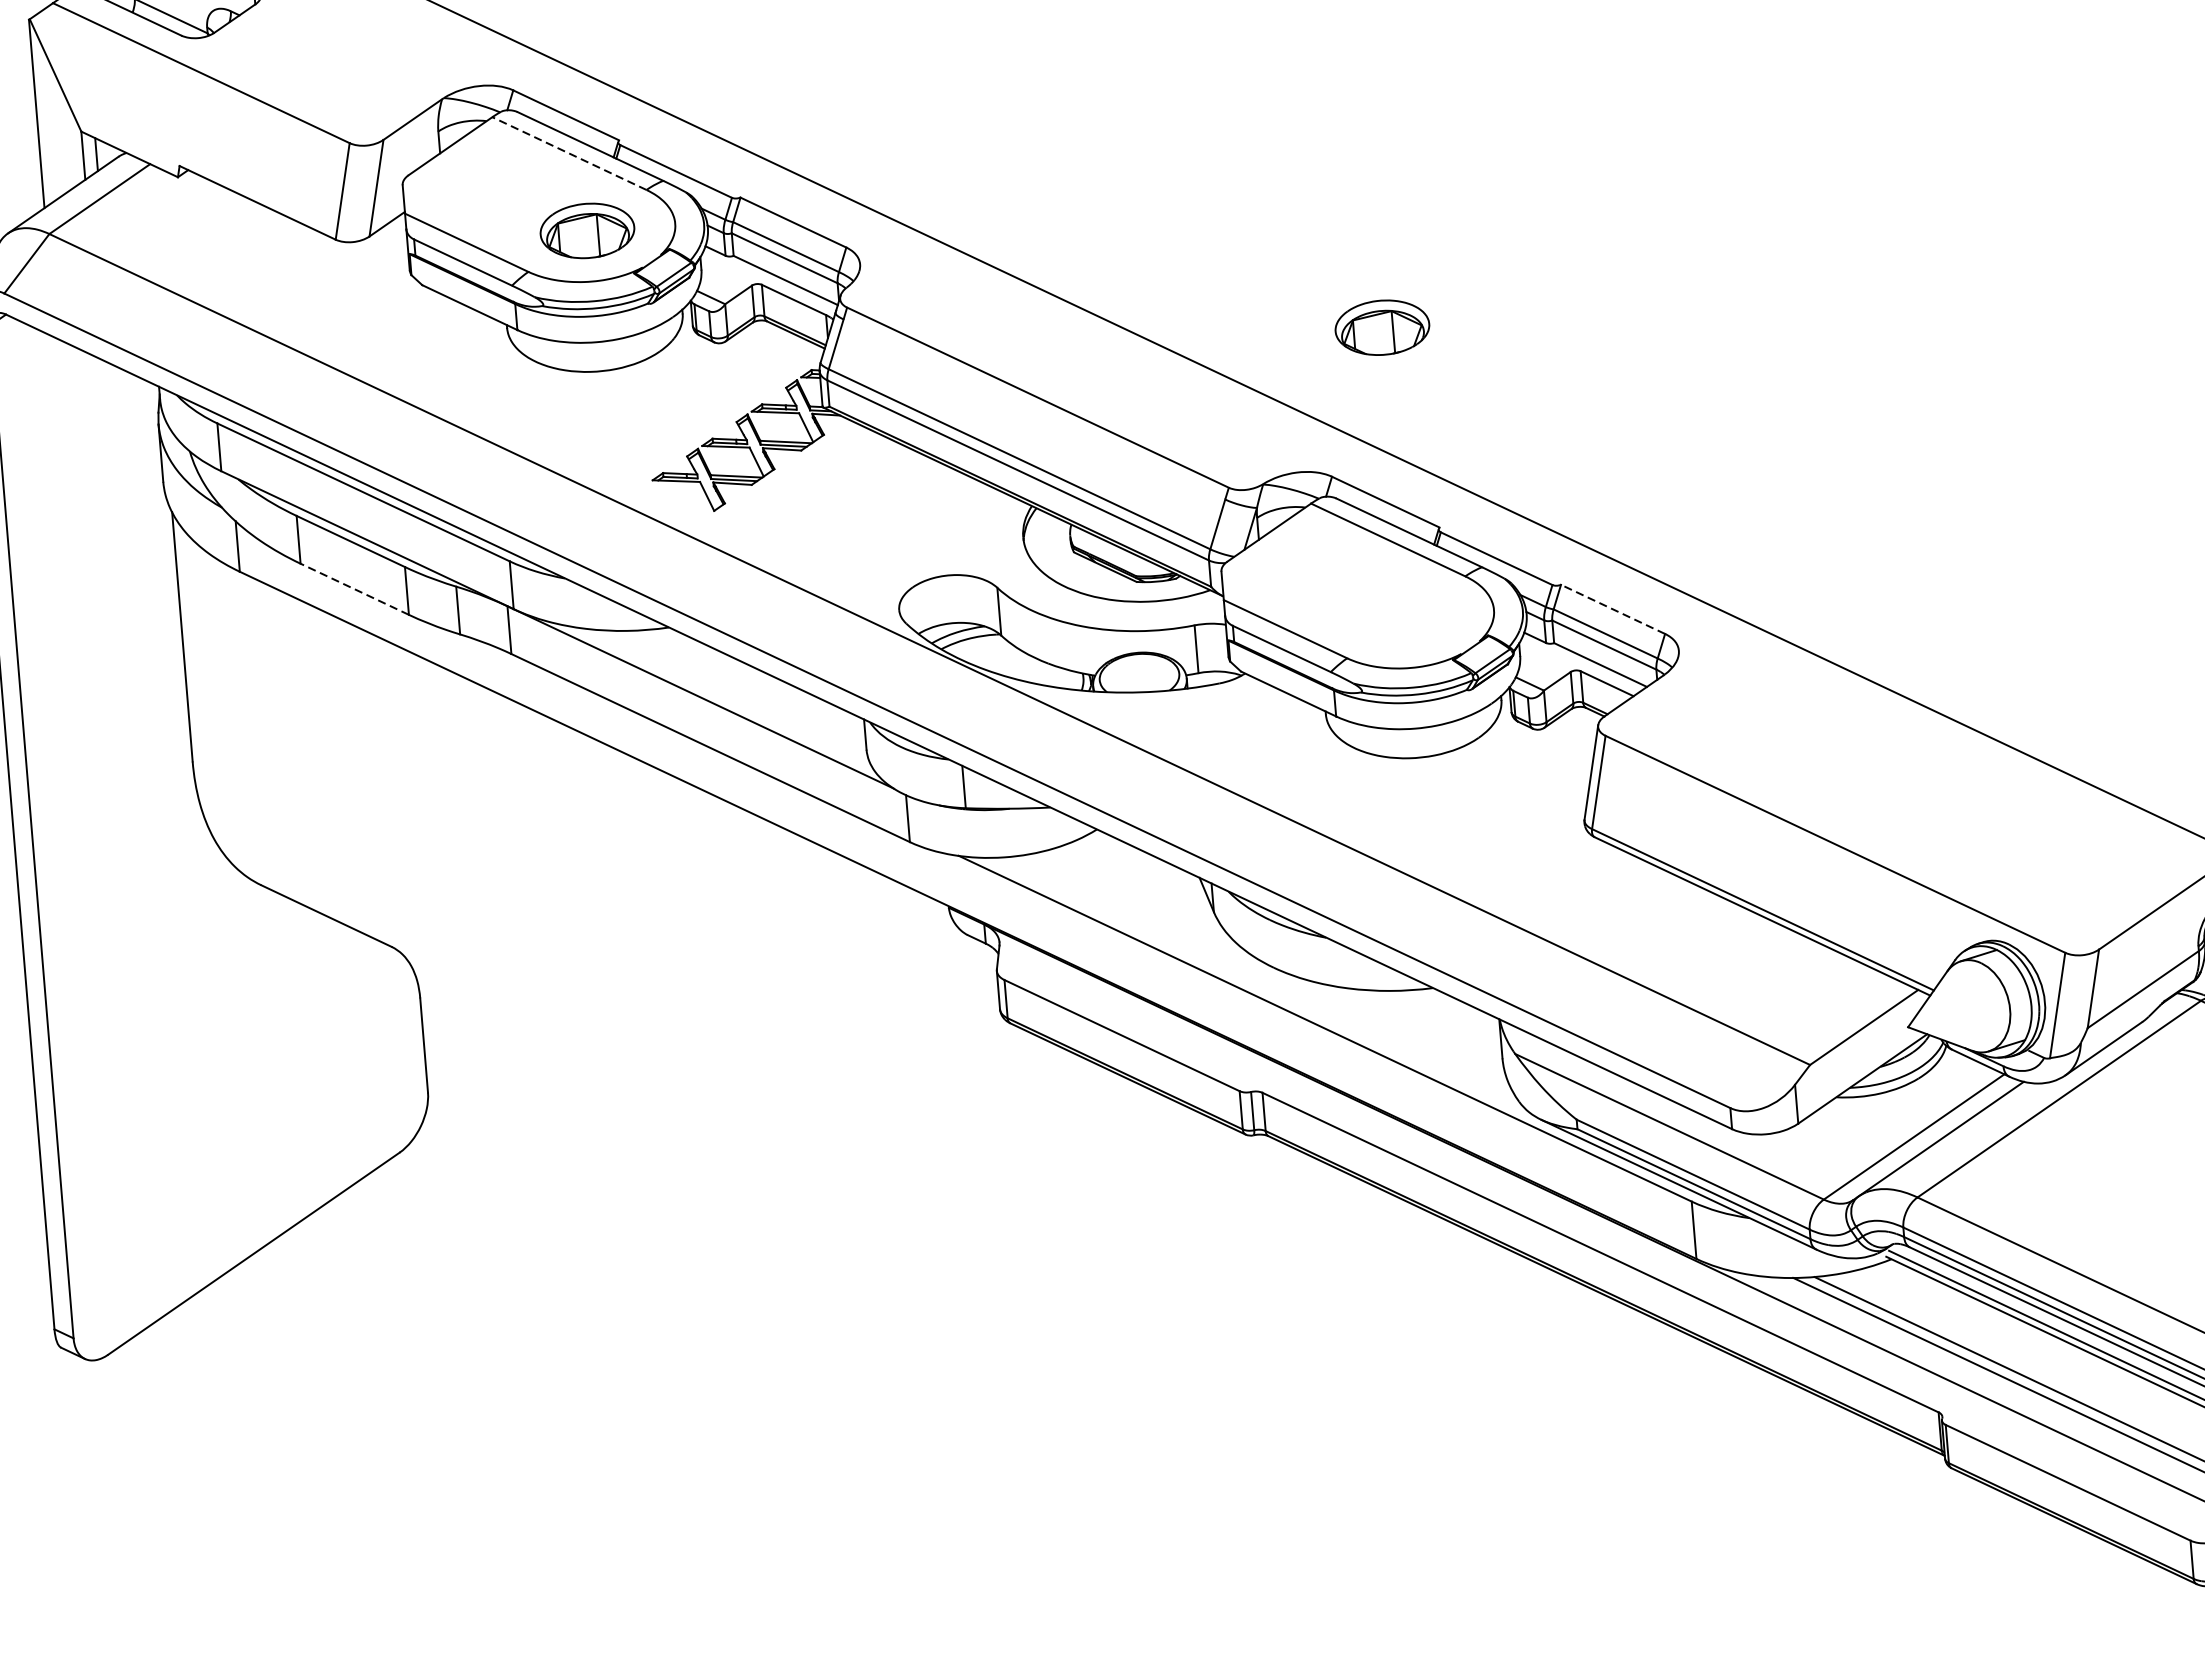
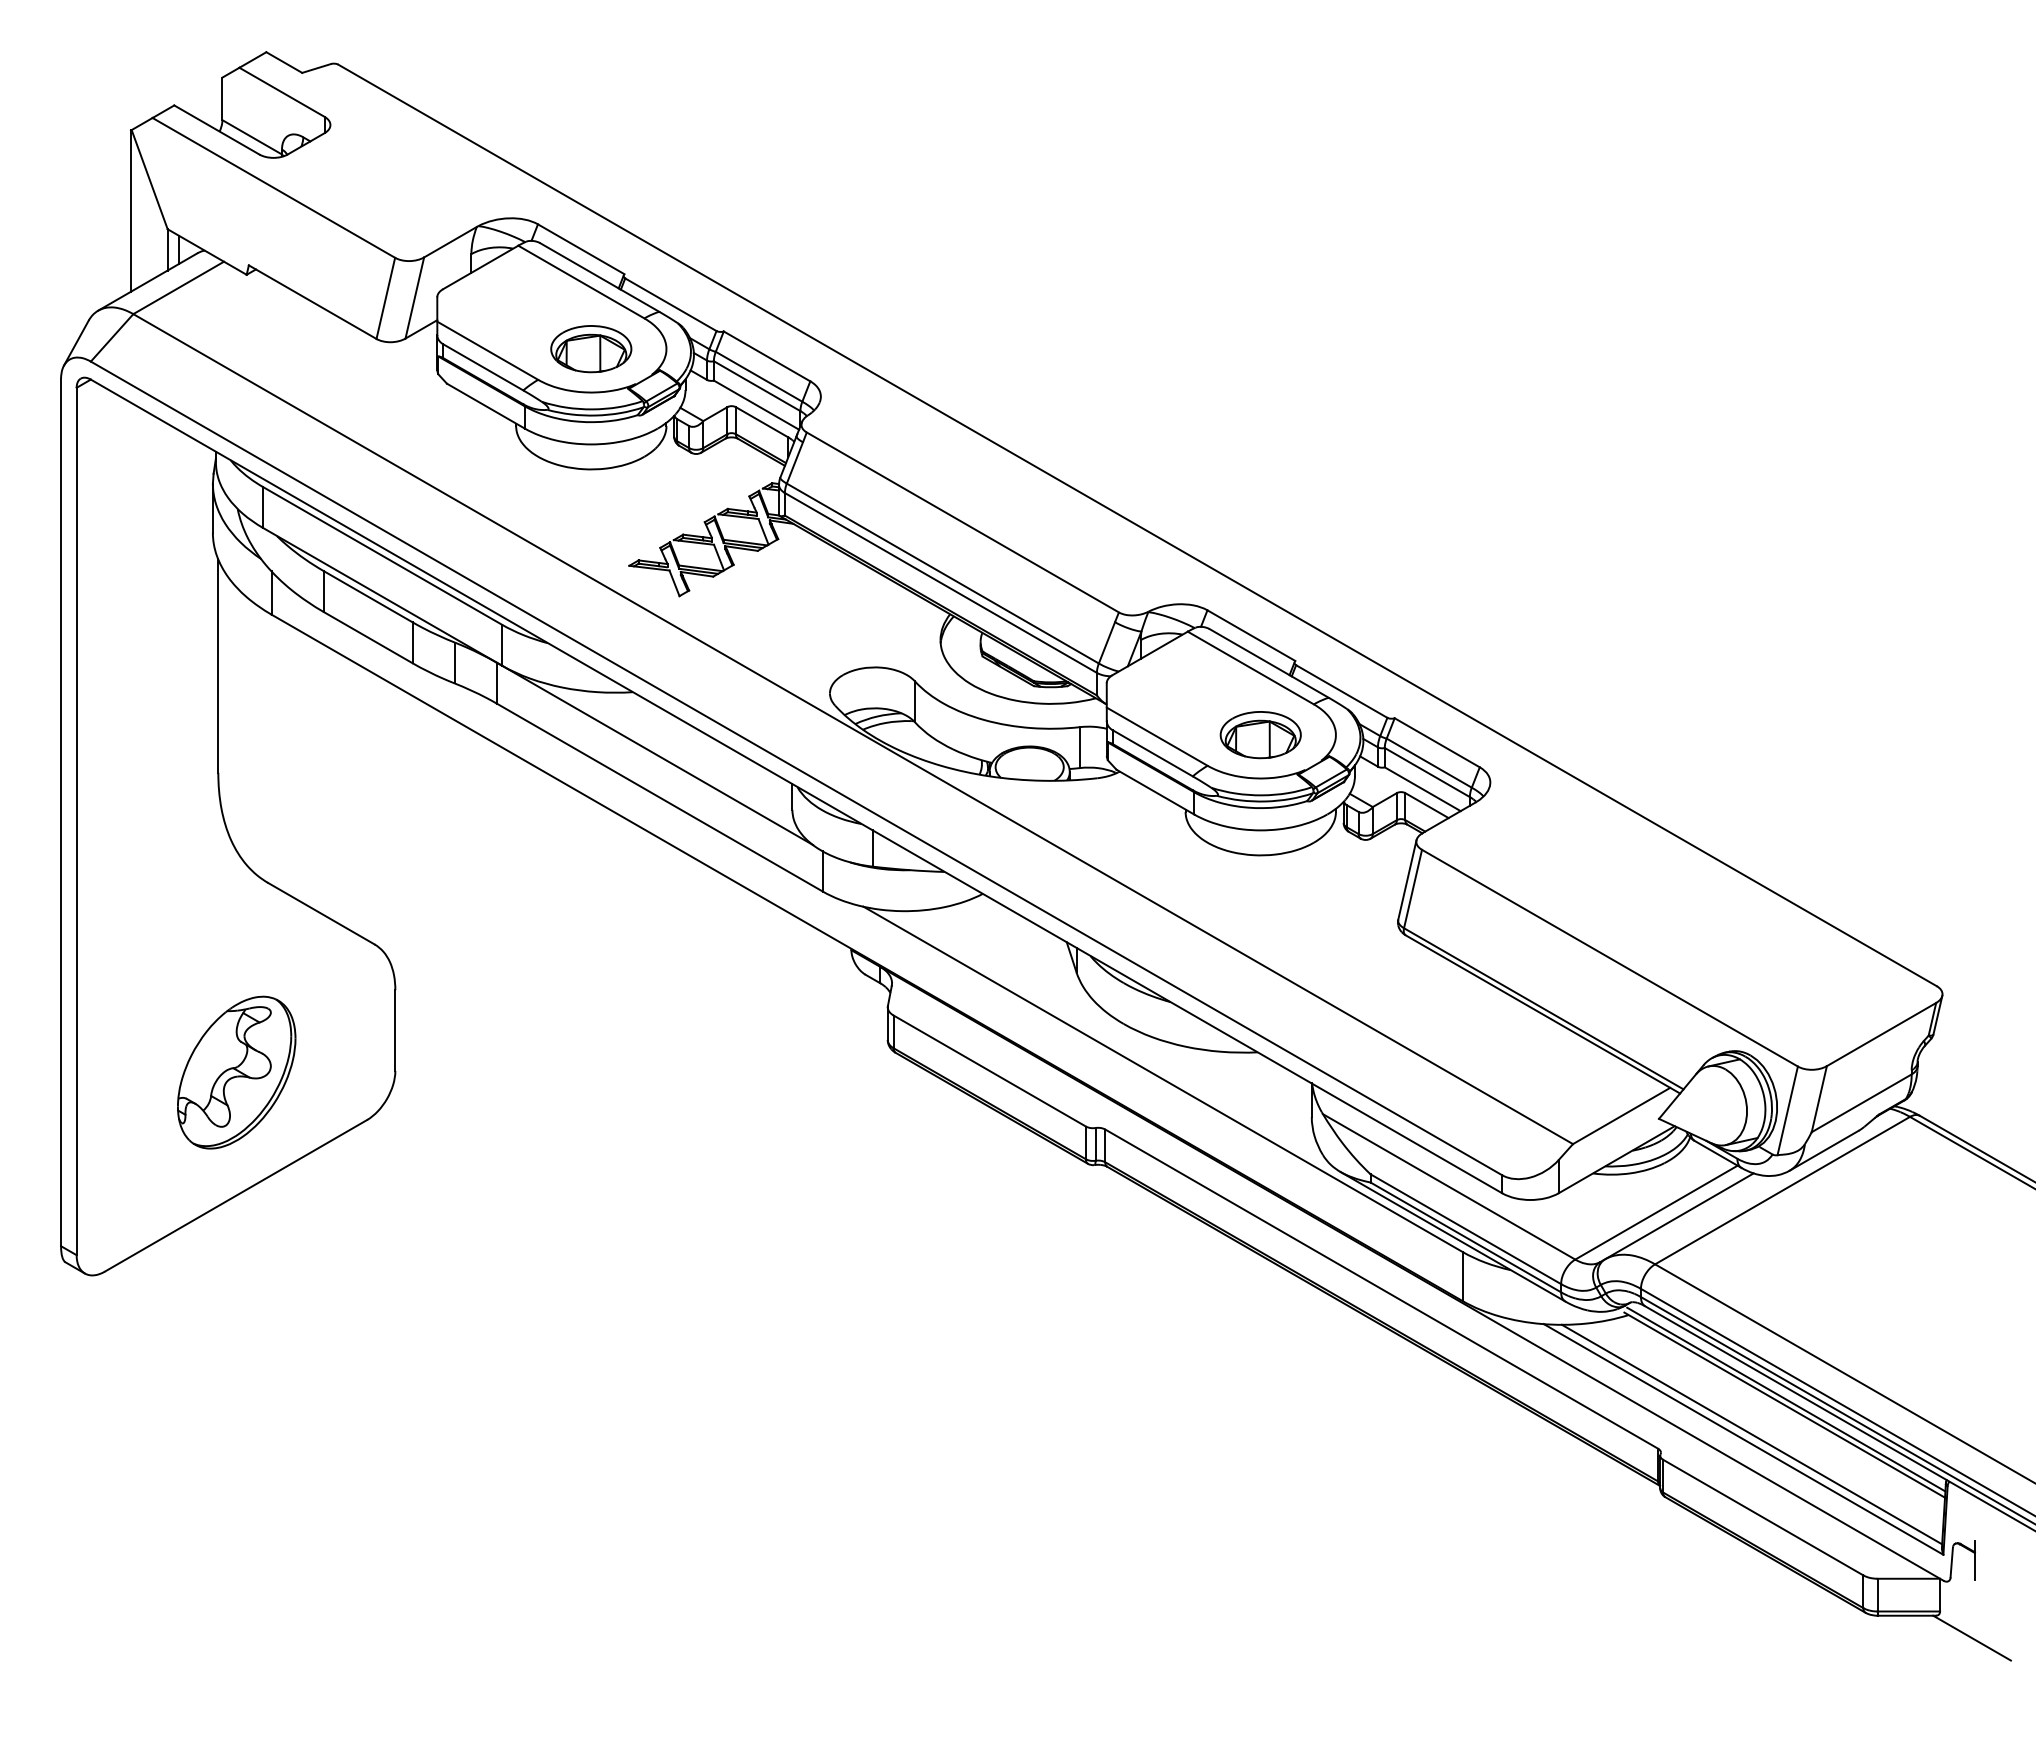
line: (569, 154) -> (581, 282), dashed -> solid
part: (1382, 328) -> (1260, 735), moved
line: (353, 589) -> (367, 637), dashed -> solid
line: (1612, 609) -> (1436, 742), dashed -> solid
part: (242, 1109) -> (236, 1072), added

